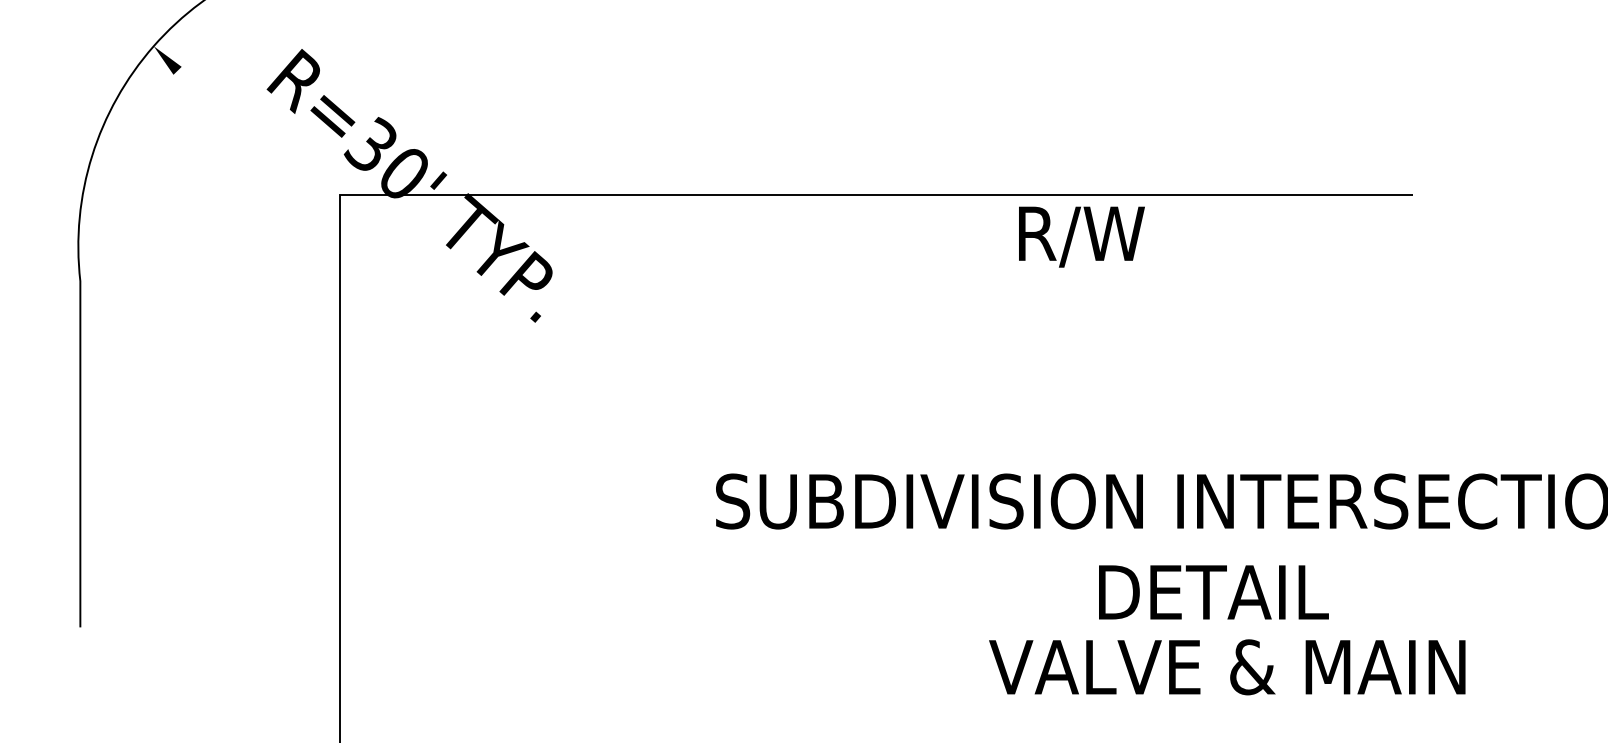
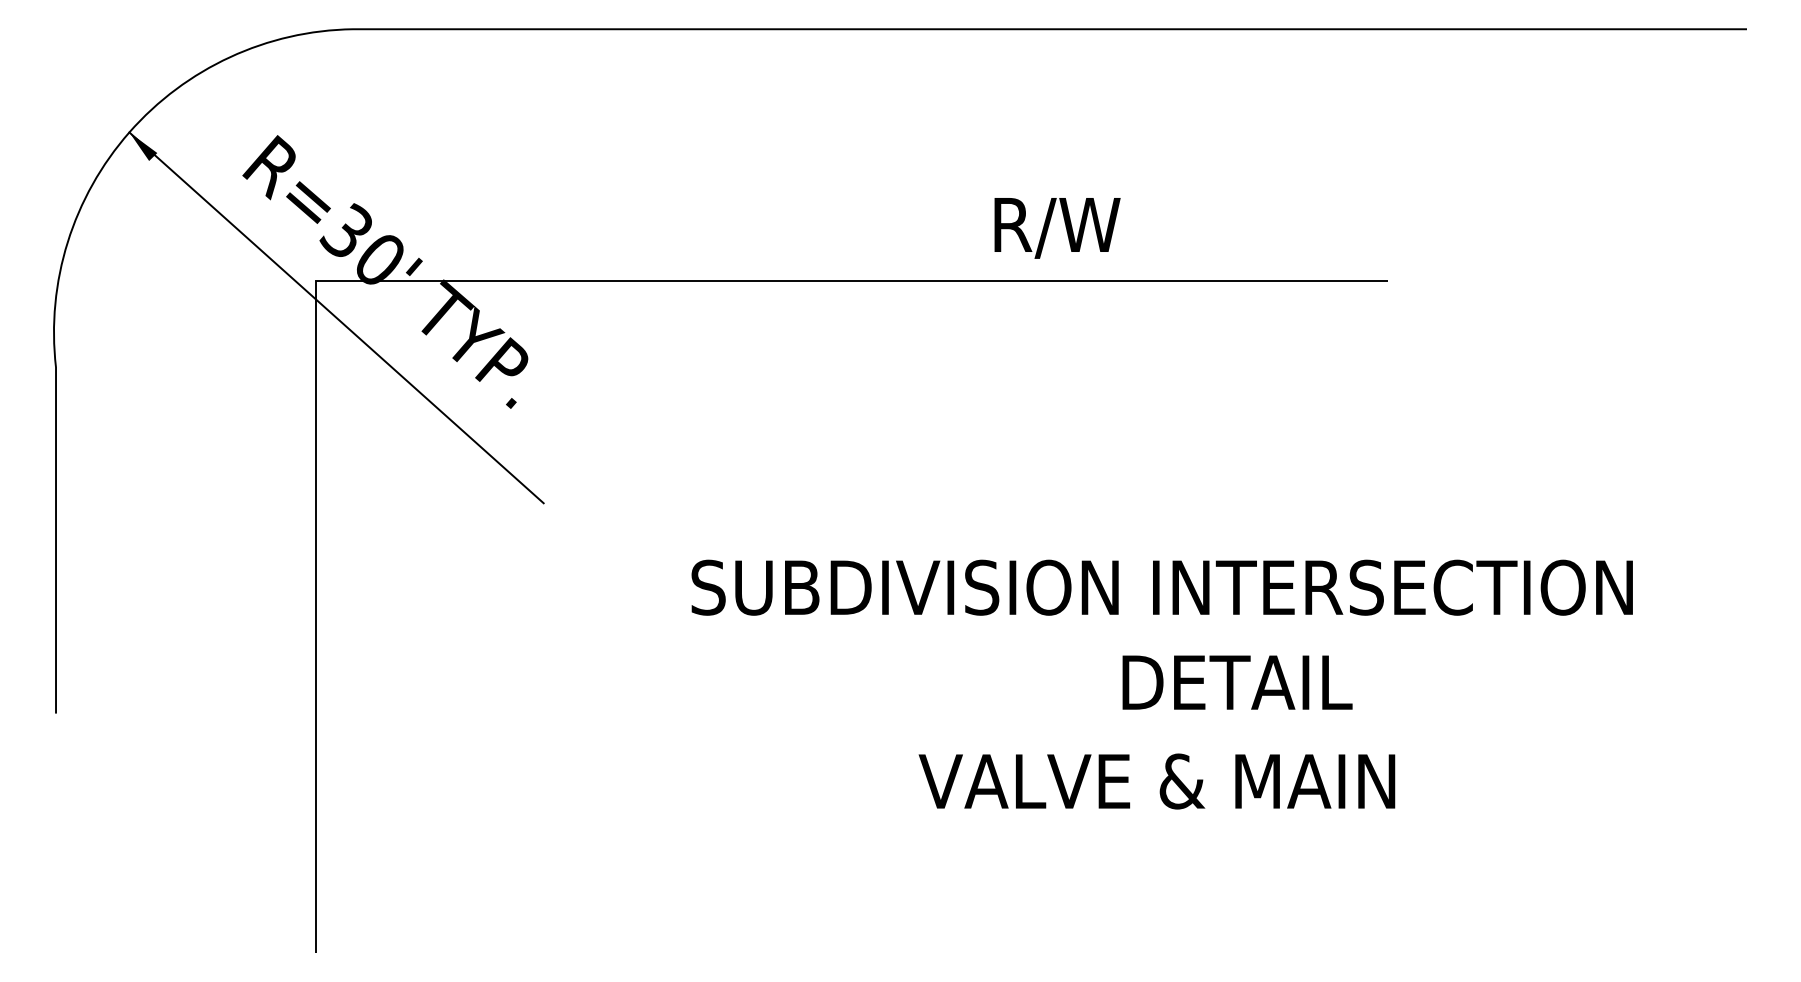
line: (360, 231) -> (336, 317), added
text: (1081, 237) -> (1057, 228), moved
text: (1213, 592) -> (1237, 682), moved
text: (1226, 667) -> (1156, 781), moved

